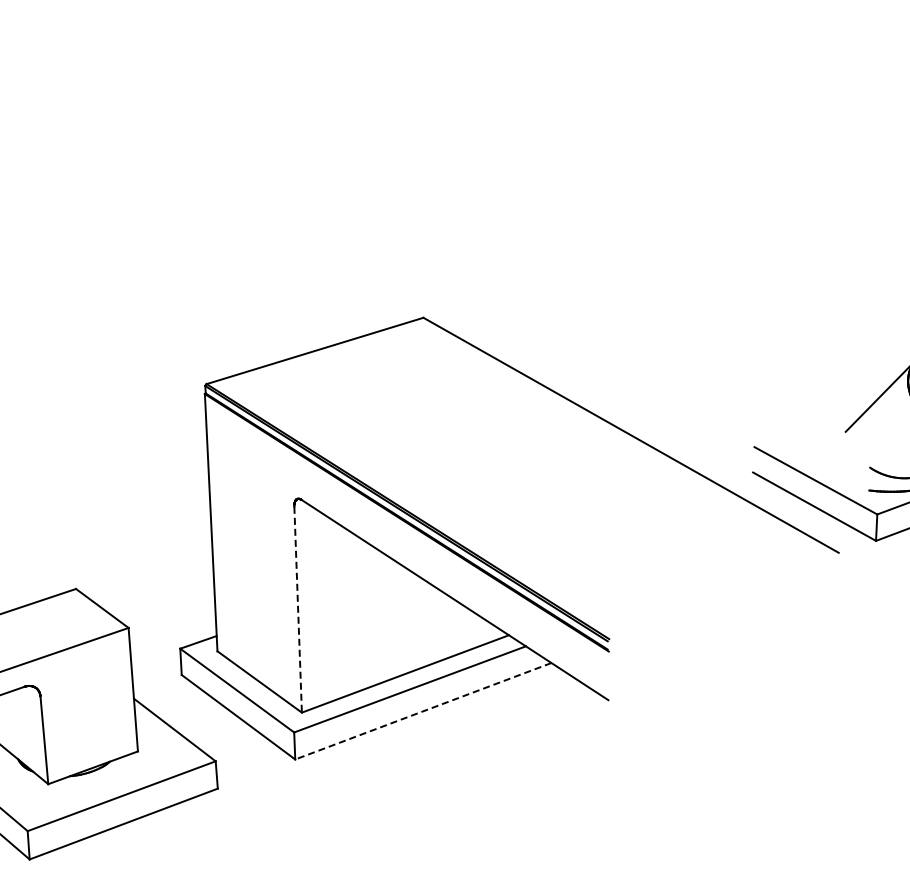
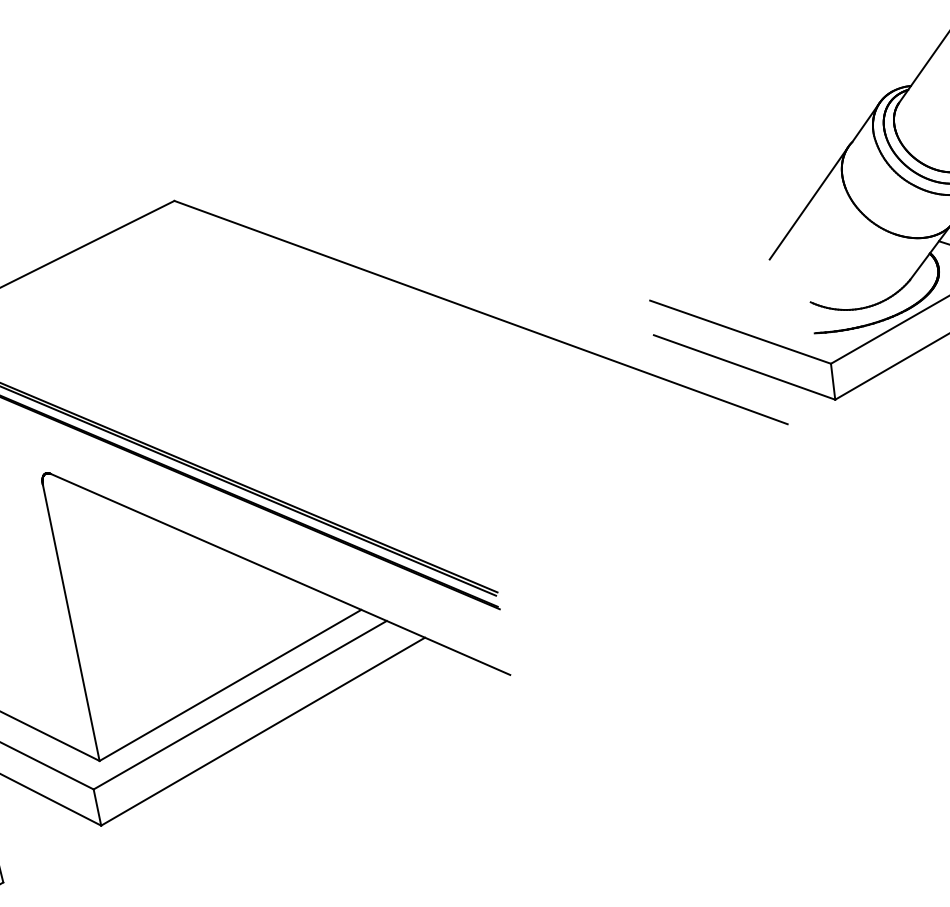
line: (298, 609) -> (71, 622), dashed -> solid
line: (423, 711) -> (263, 731), dashed -> solid

